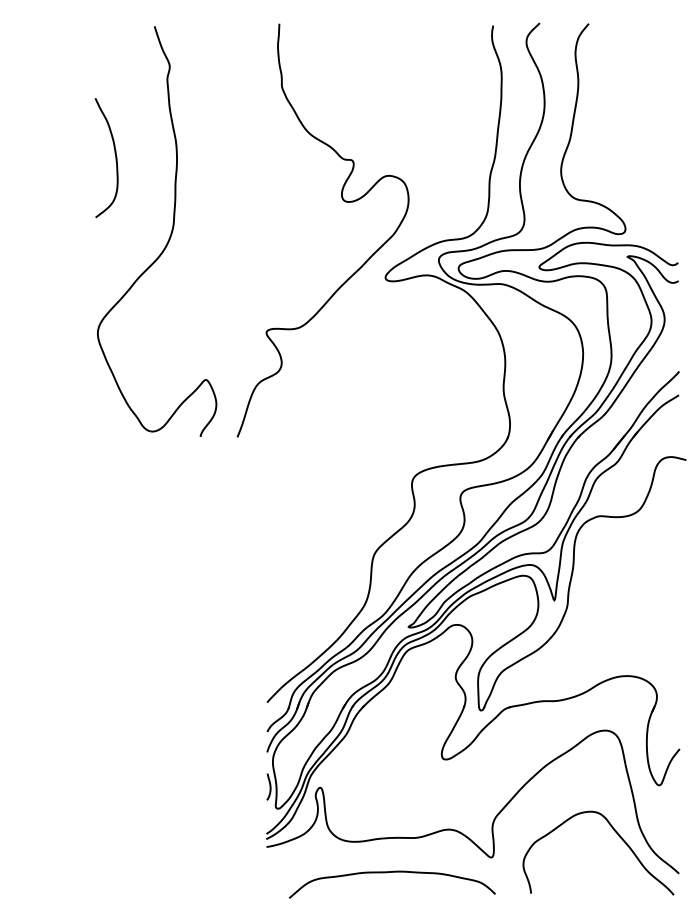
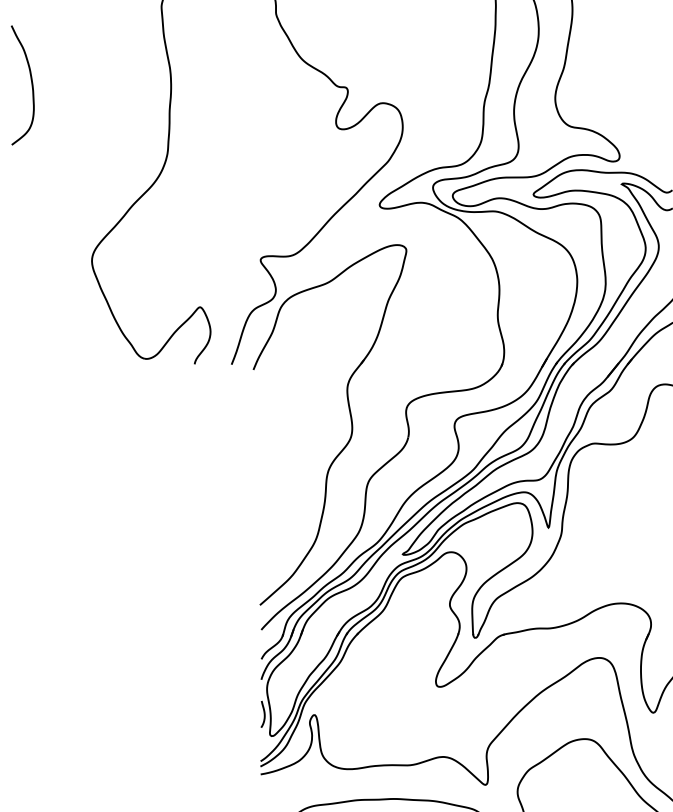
curve: (115, 158) -> (31, 85), moved
part: (356, 494) -> (350, 421), added

